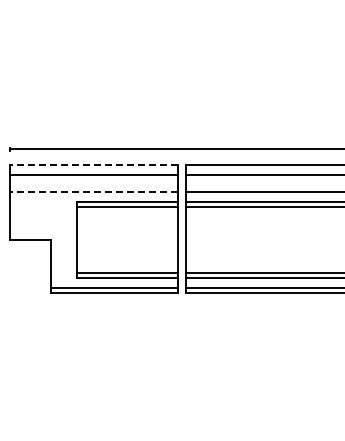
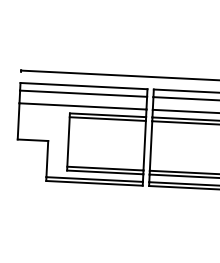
line: (94, 165) -> (84, 86), dashed -> solid
line: (94, 192) -> (83, 106), dashed -> solid

